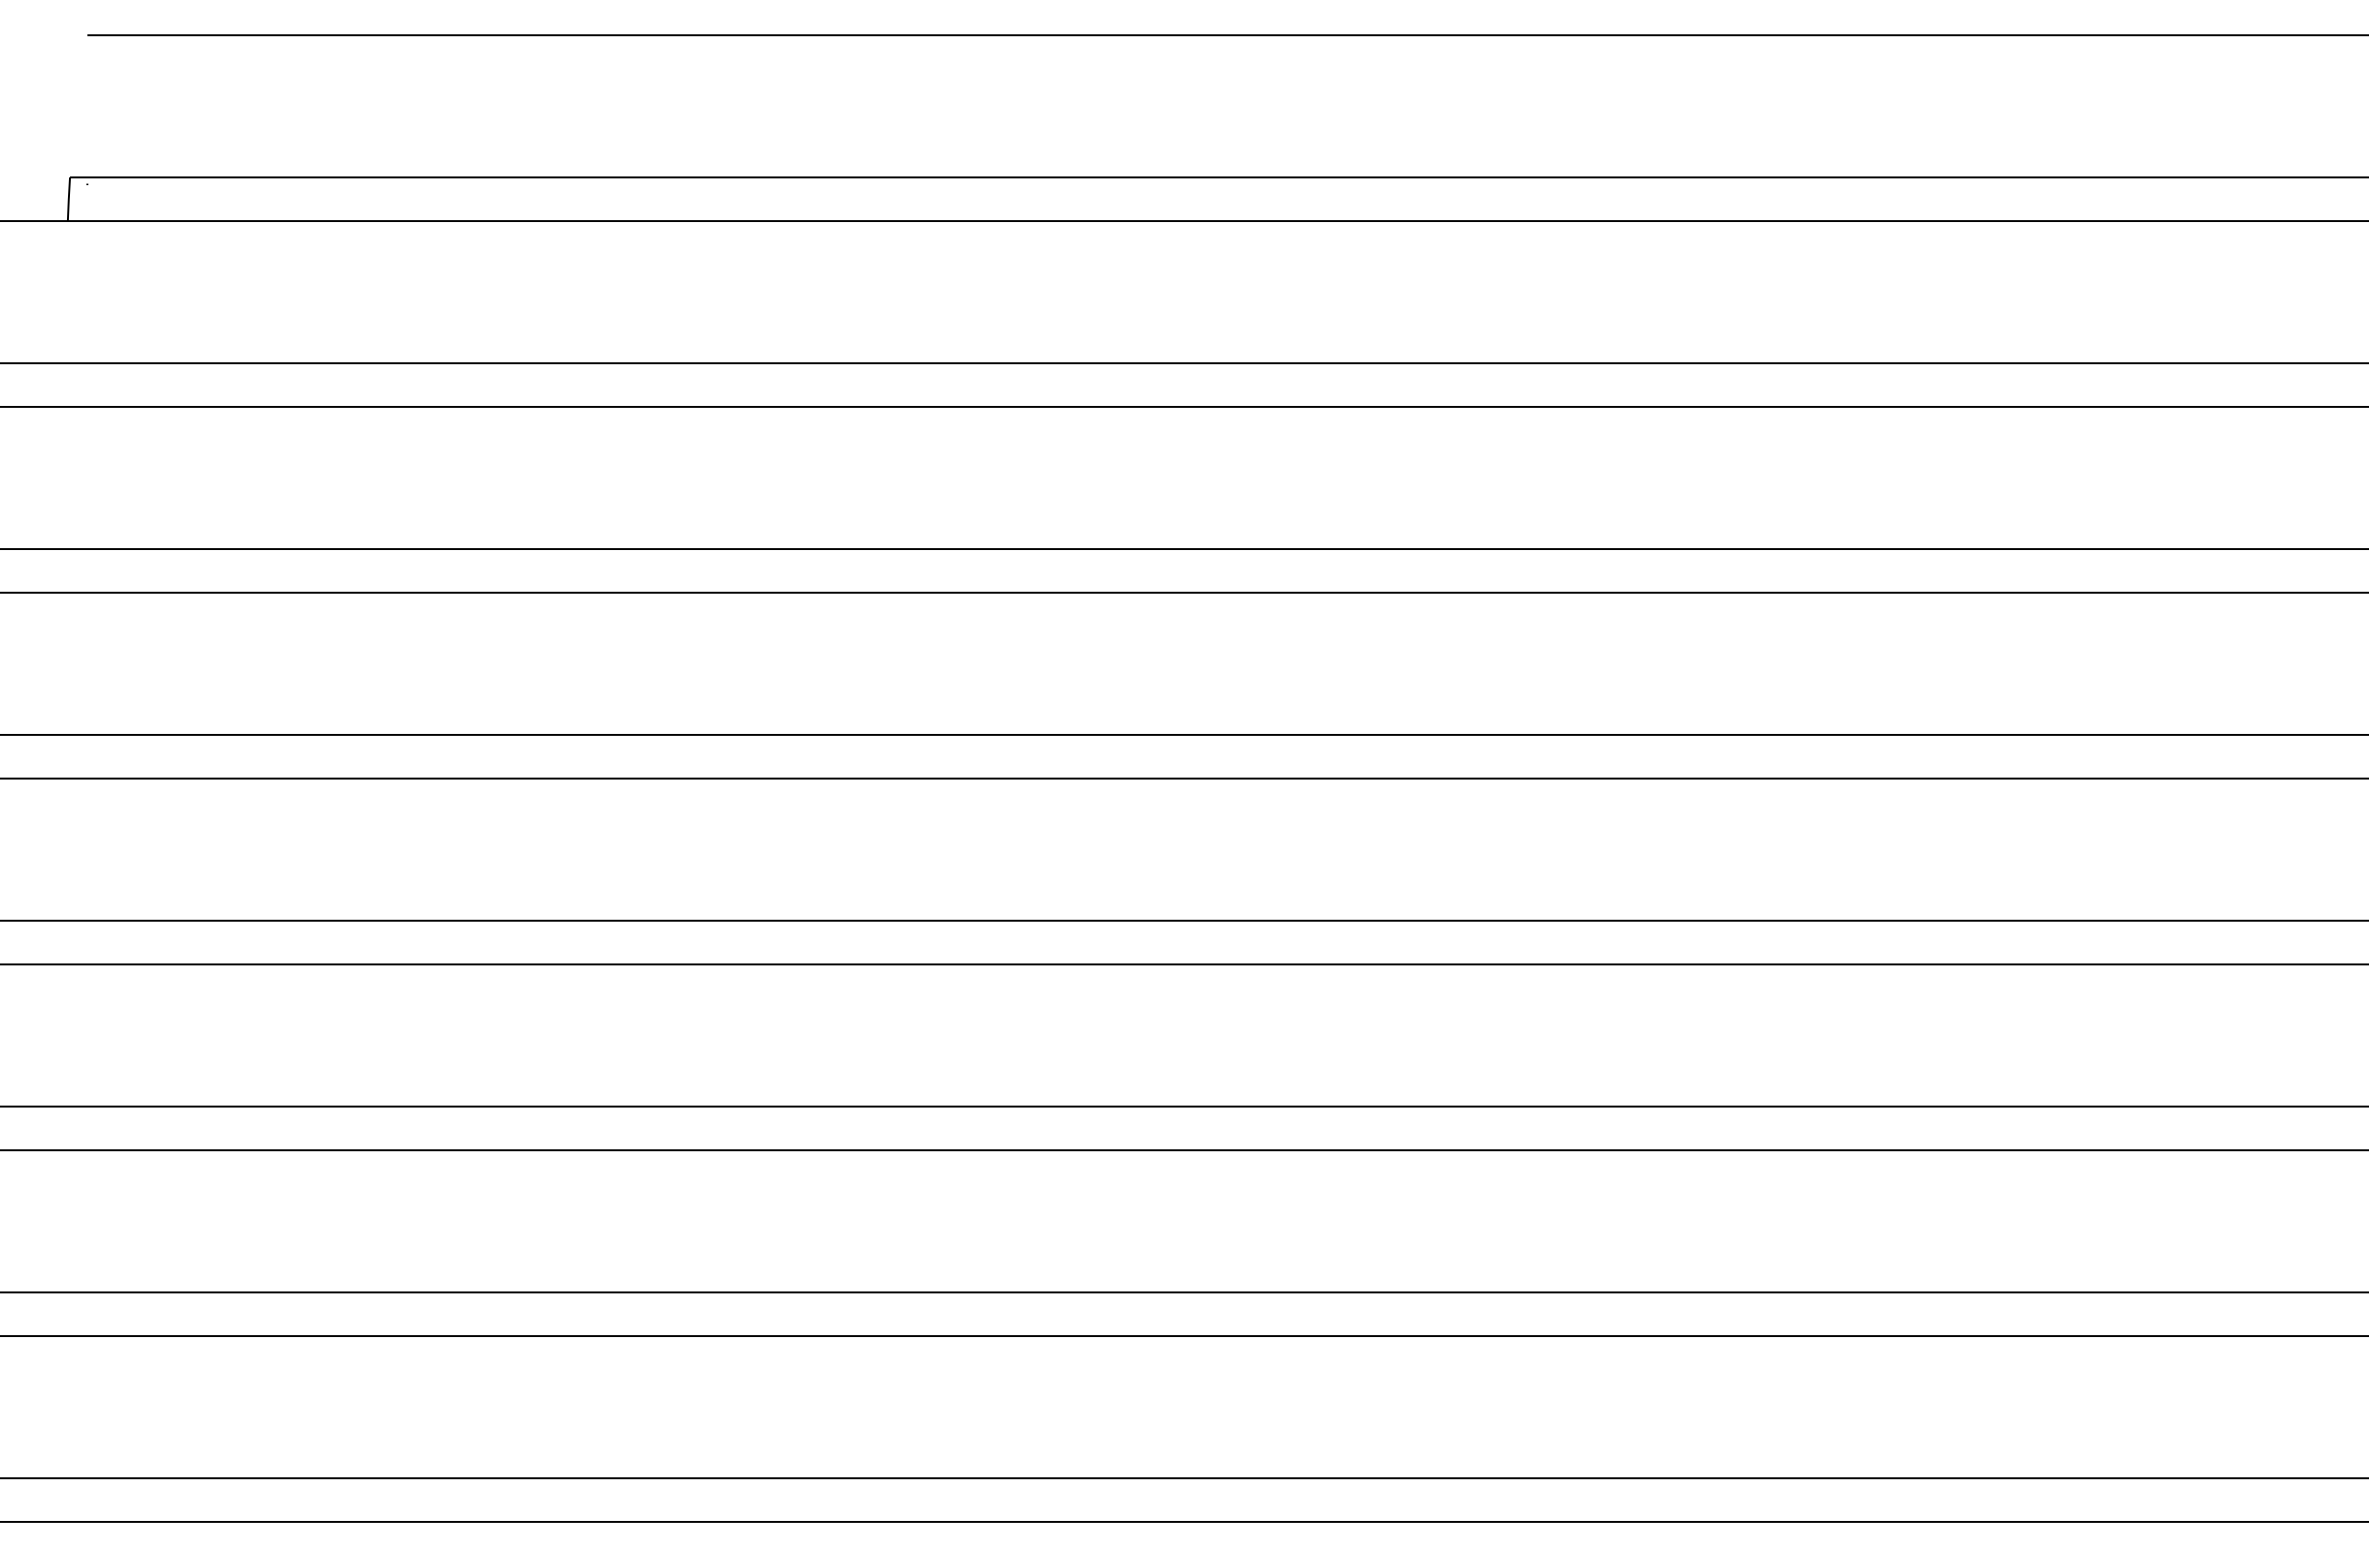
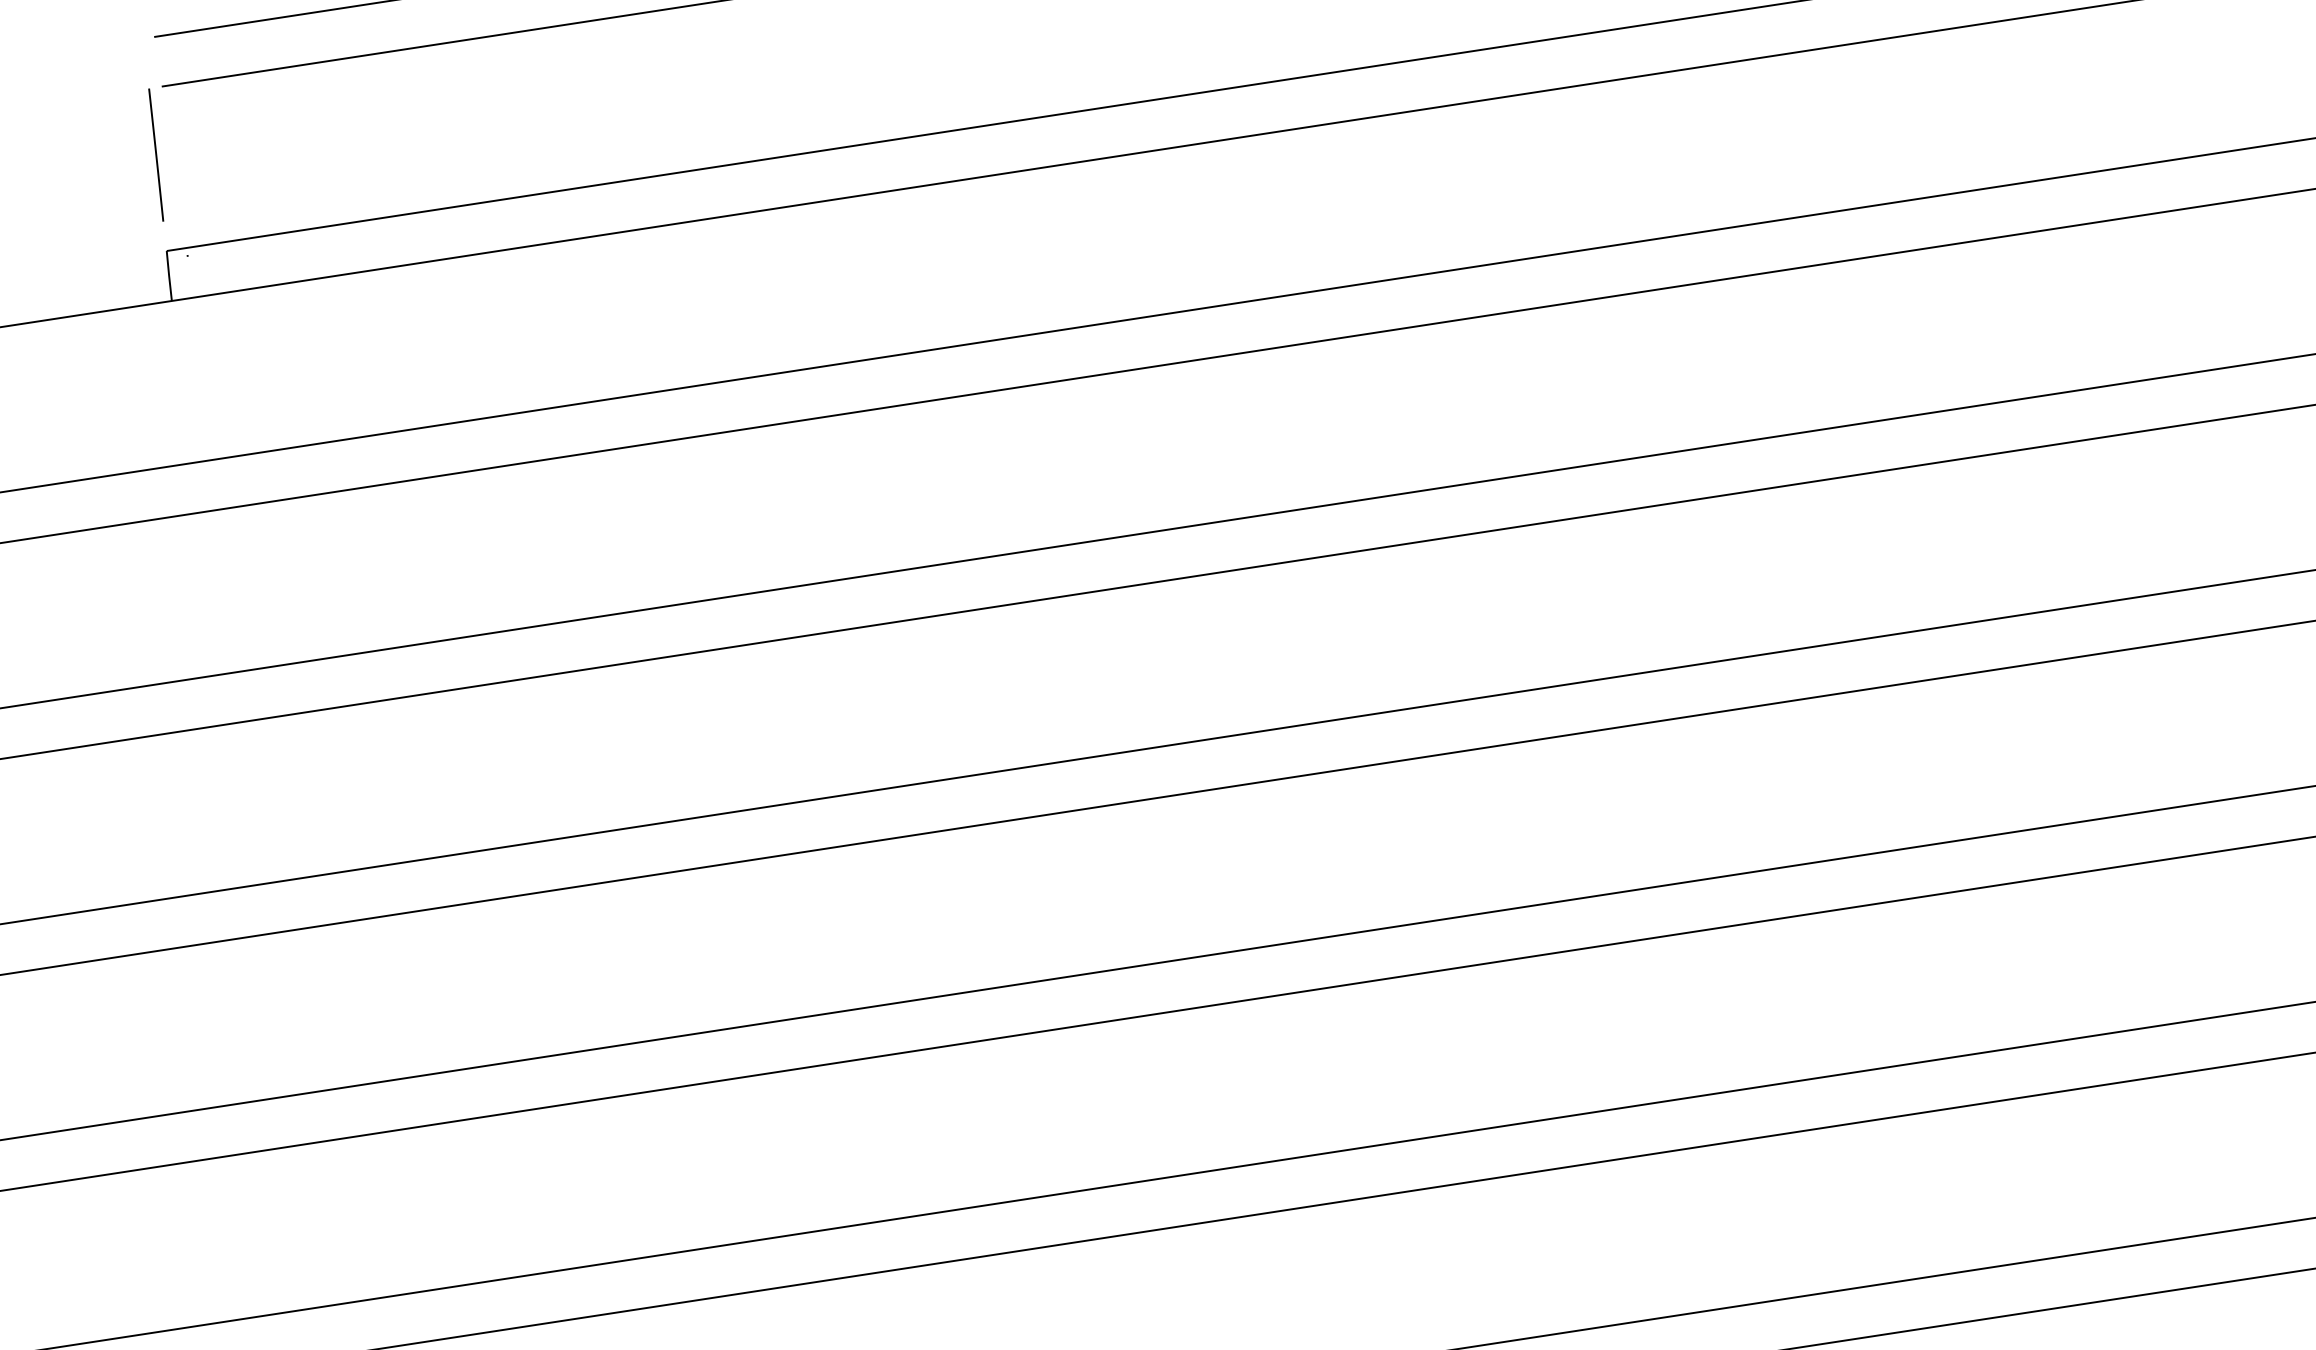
line: (73, 93) -> (156, 155), added

